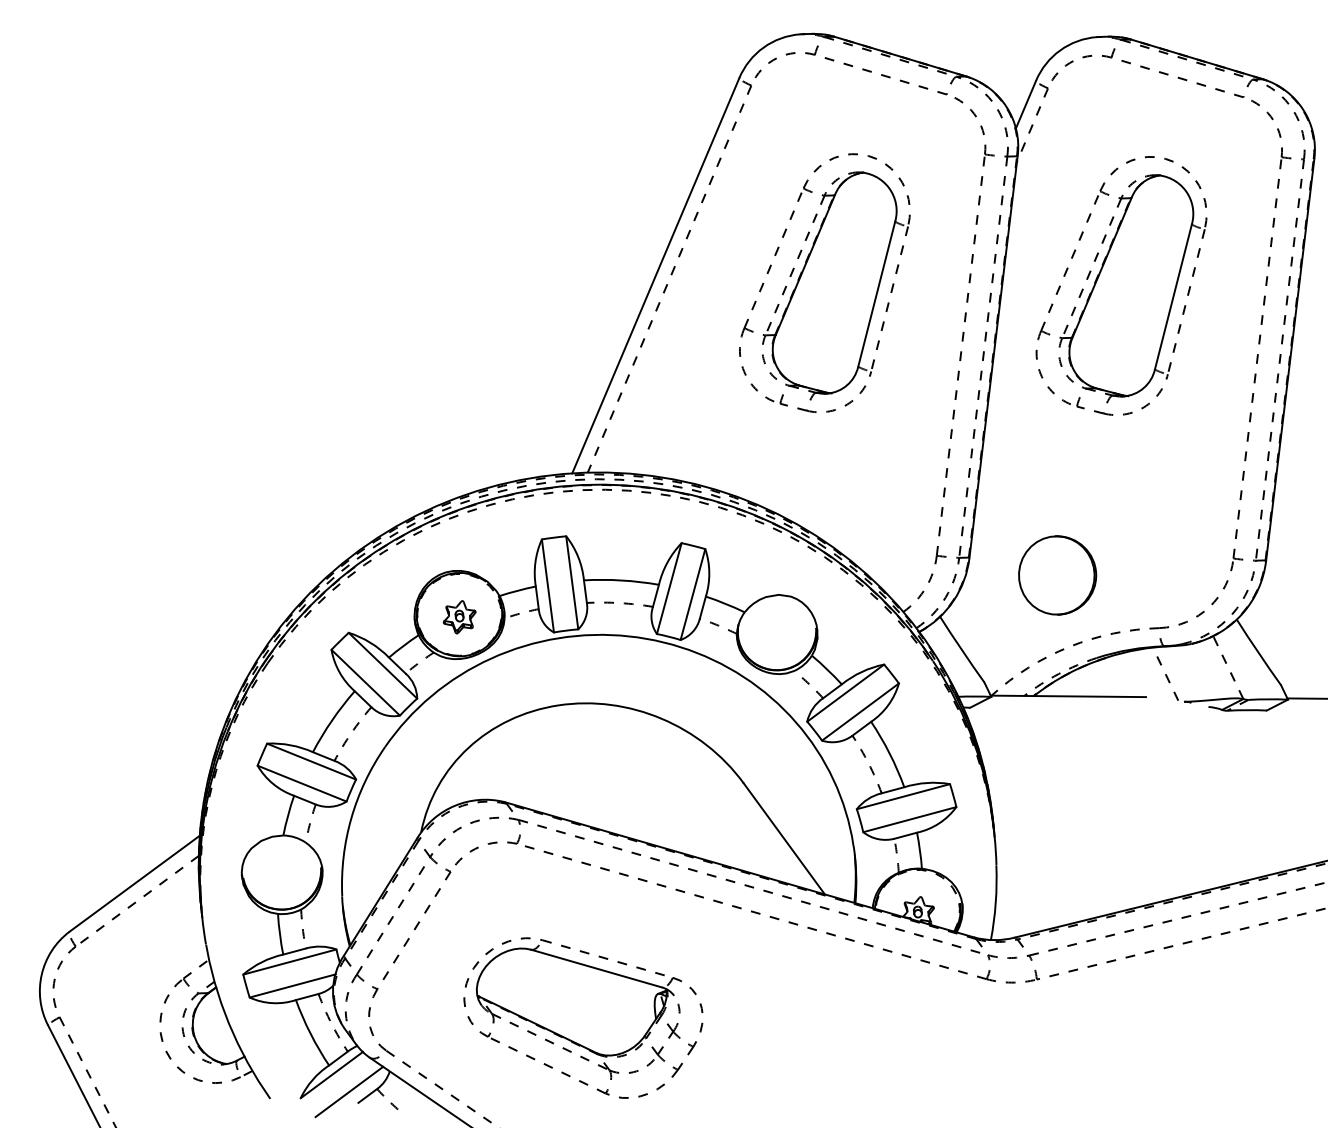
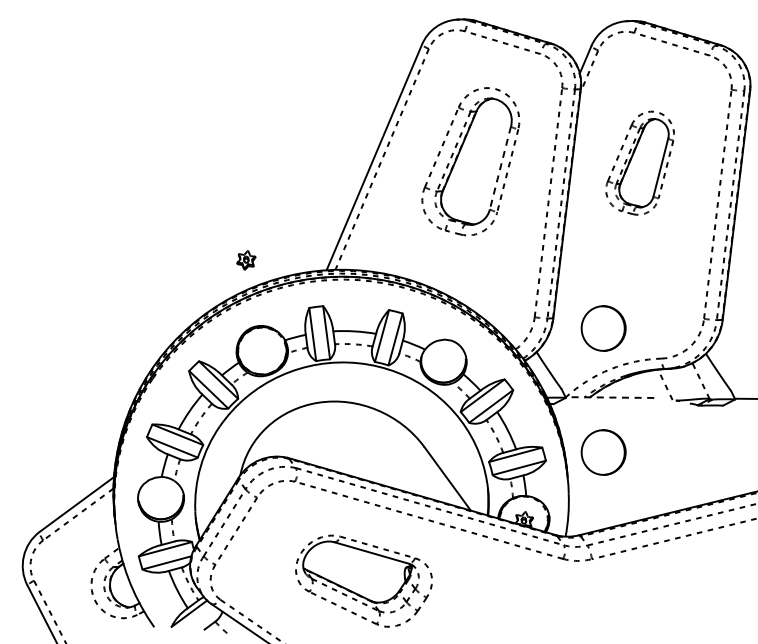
part: (1120, 284) -> (639, 162), size x0.7
line: (876, 295) -> (500, 168), solid -> dashed
part: (459, 617) -> (246, 260), moved
line: (1067, 696) -> (609, 397), solid -> dashed
part: (1057, 792) -> (603, 452), added
part: (582, 1016) -> (363, 580), moved
line: (349, 1092) -> (199, 623), removed

